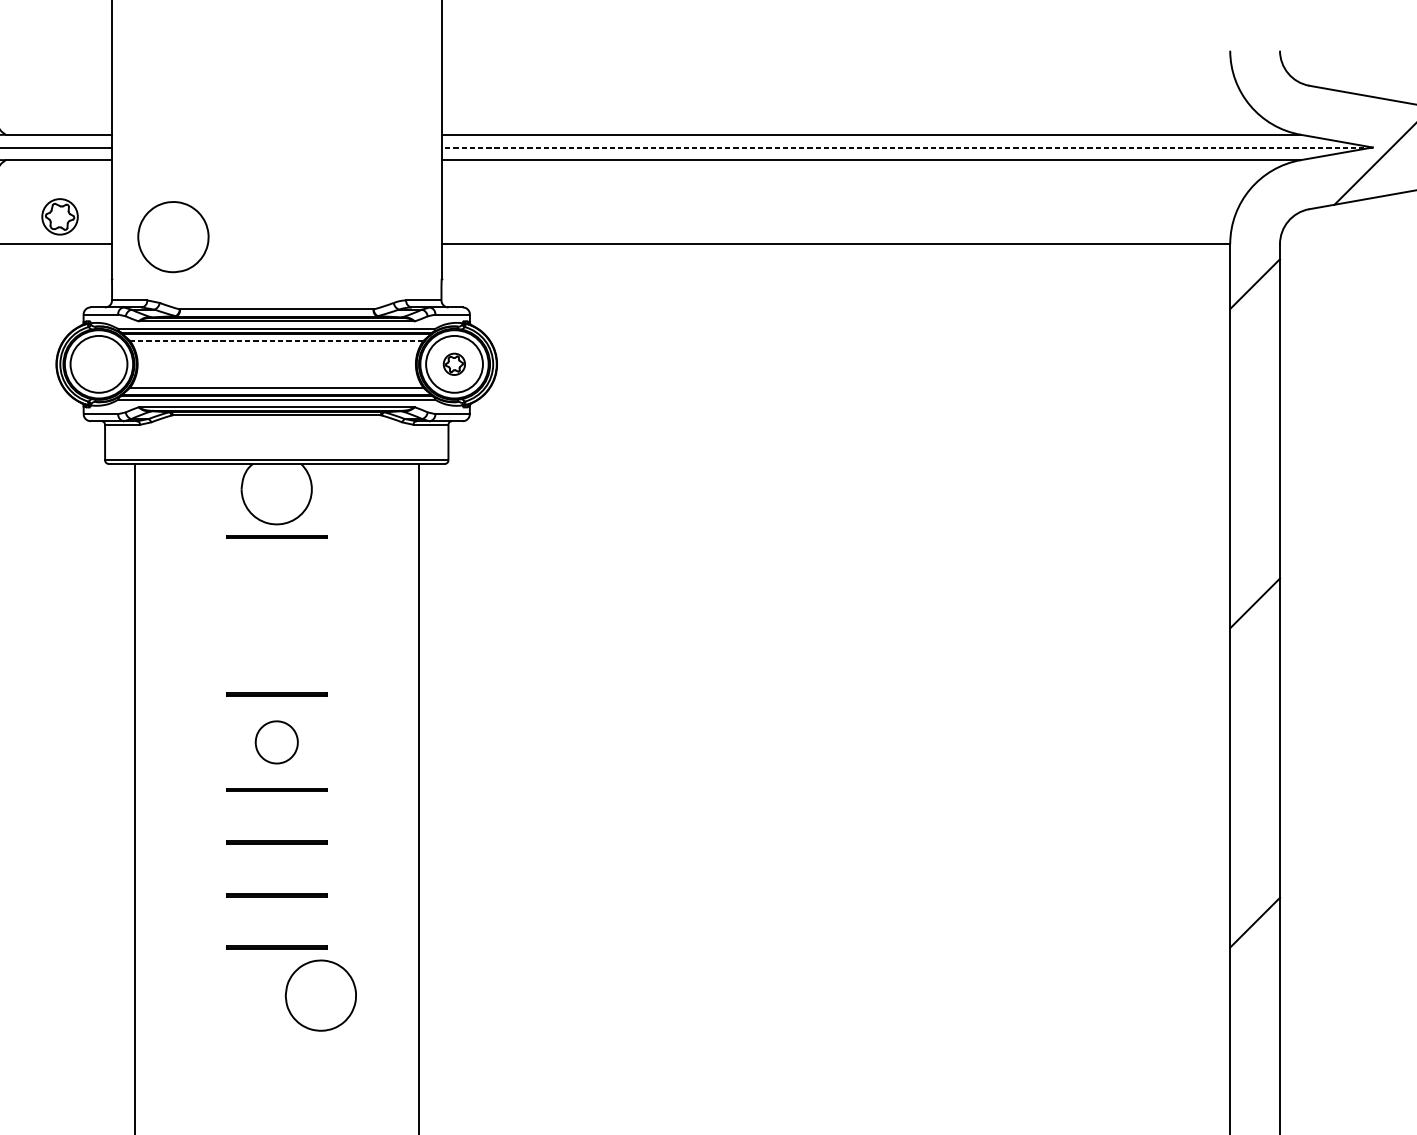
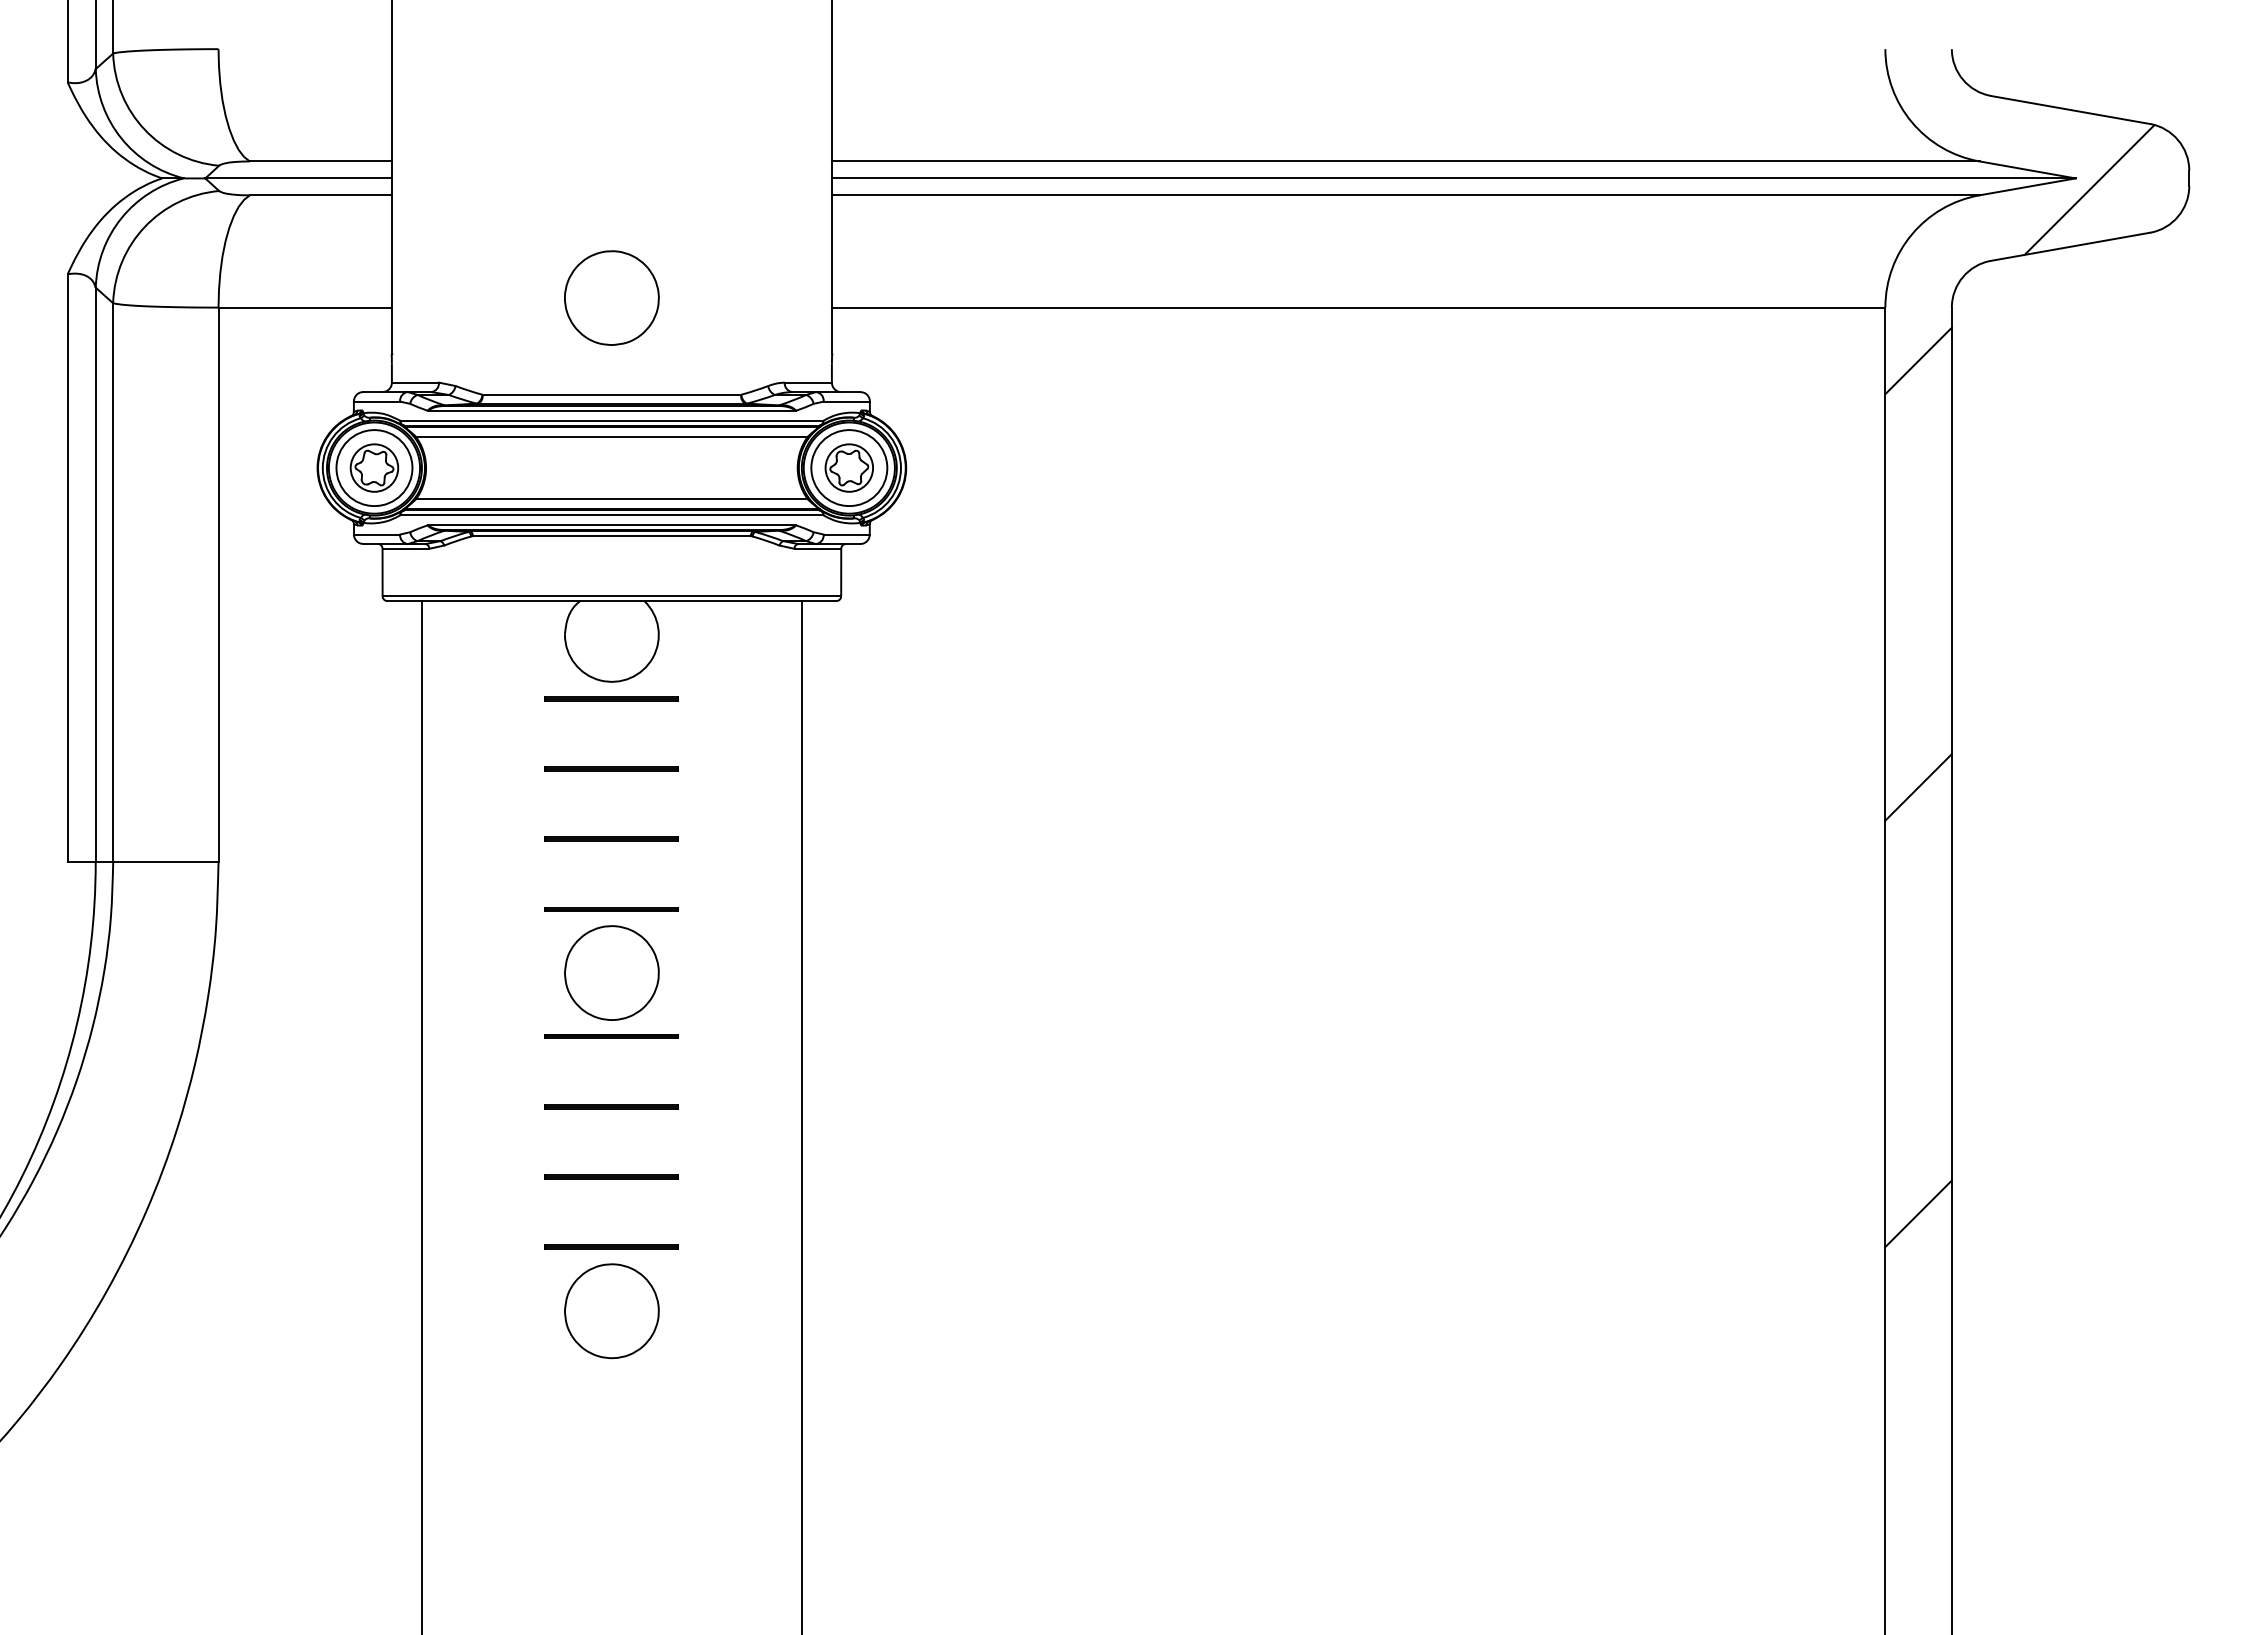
line: (906, 147) -> (1453, 178), dashed -> solid
part: (60, 216) -> (374, 467), moved
part: (173, 236) -> (611, 297), moved
line: (276, 340) -> (611, 436), dashed -> solid
part: (453, 363) -> (848, 467), size x1.67
part: (276, 589) -> (611, 768), added
part: (276, 641) -> (611, 838), added
part: (276, 742) -> (611, 972), size x1.67
part: (320, 995) -> (611, 1311), moved

